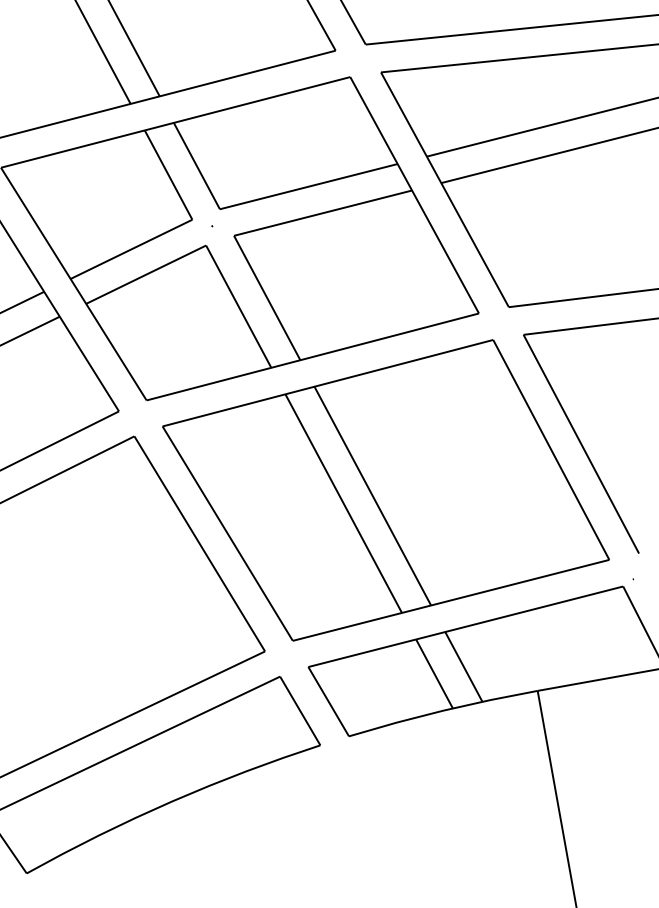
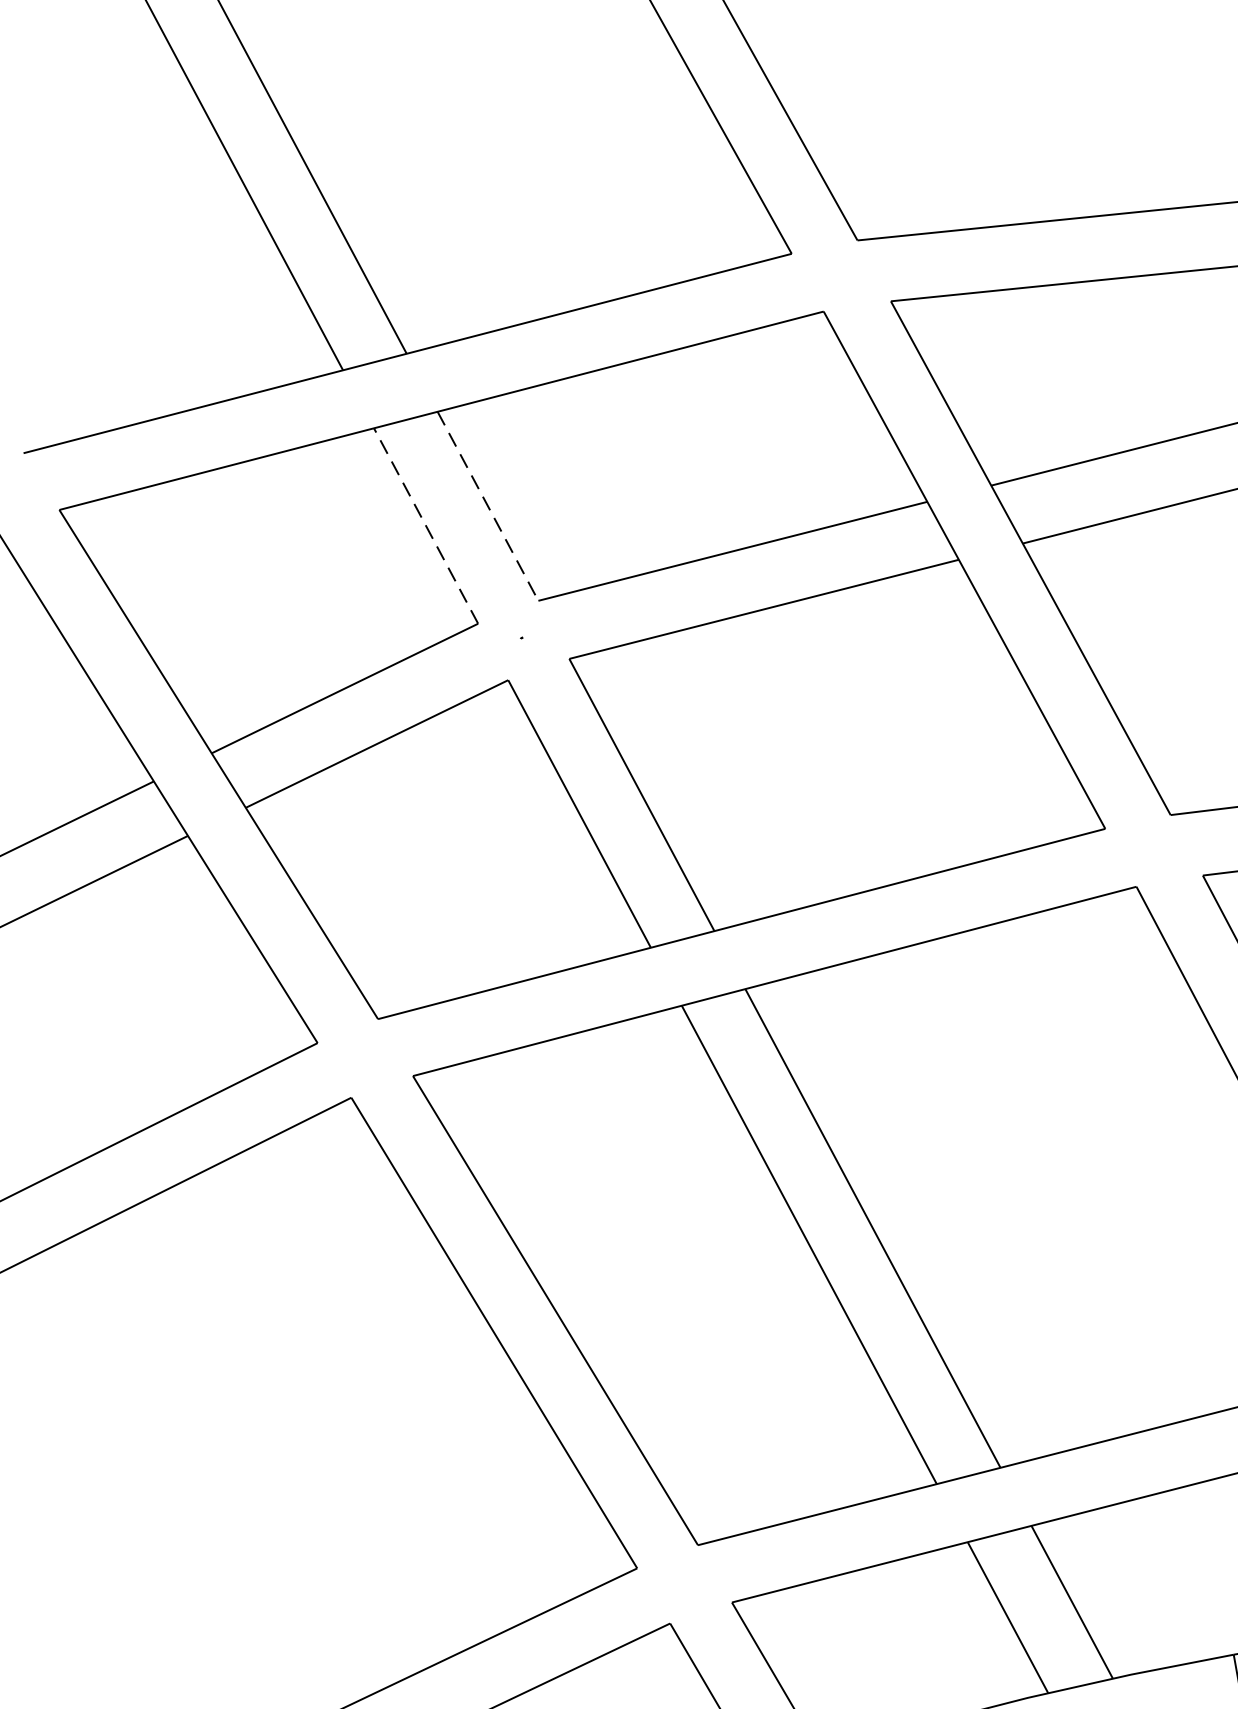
line: (196, 166) -> (487, 507), solid -> dashed
line: (168, 175) -> (425, 526), solid -> dashed

